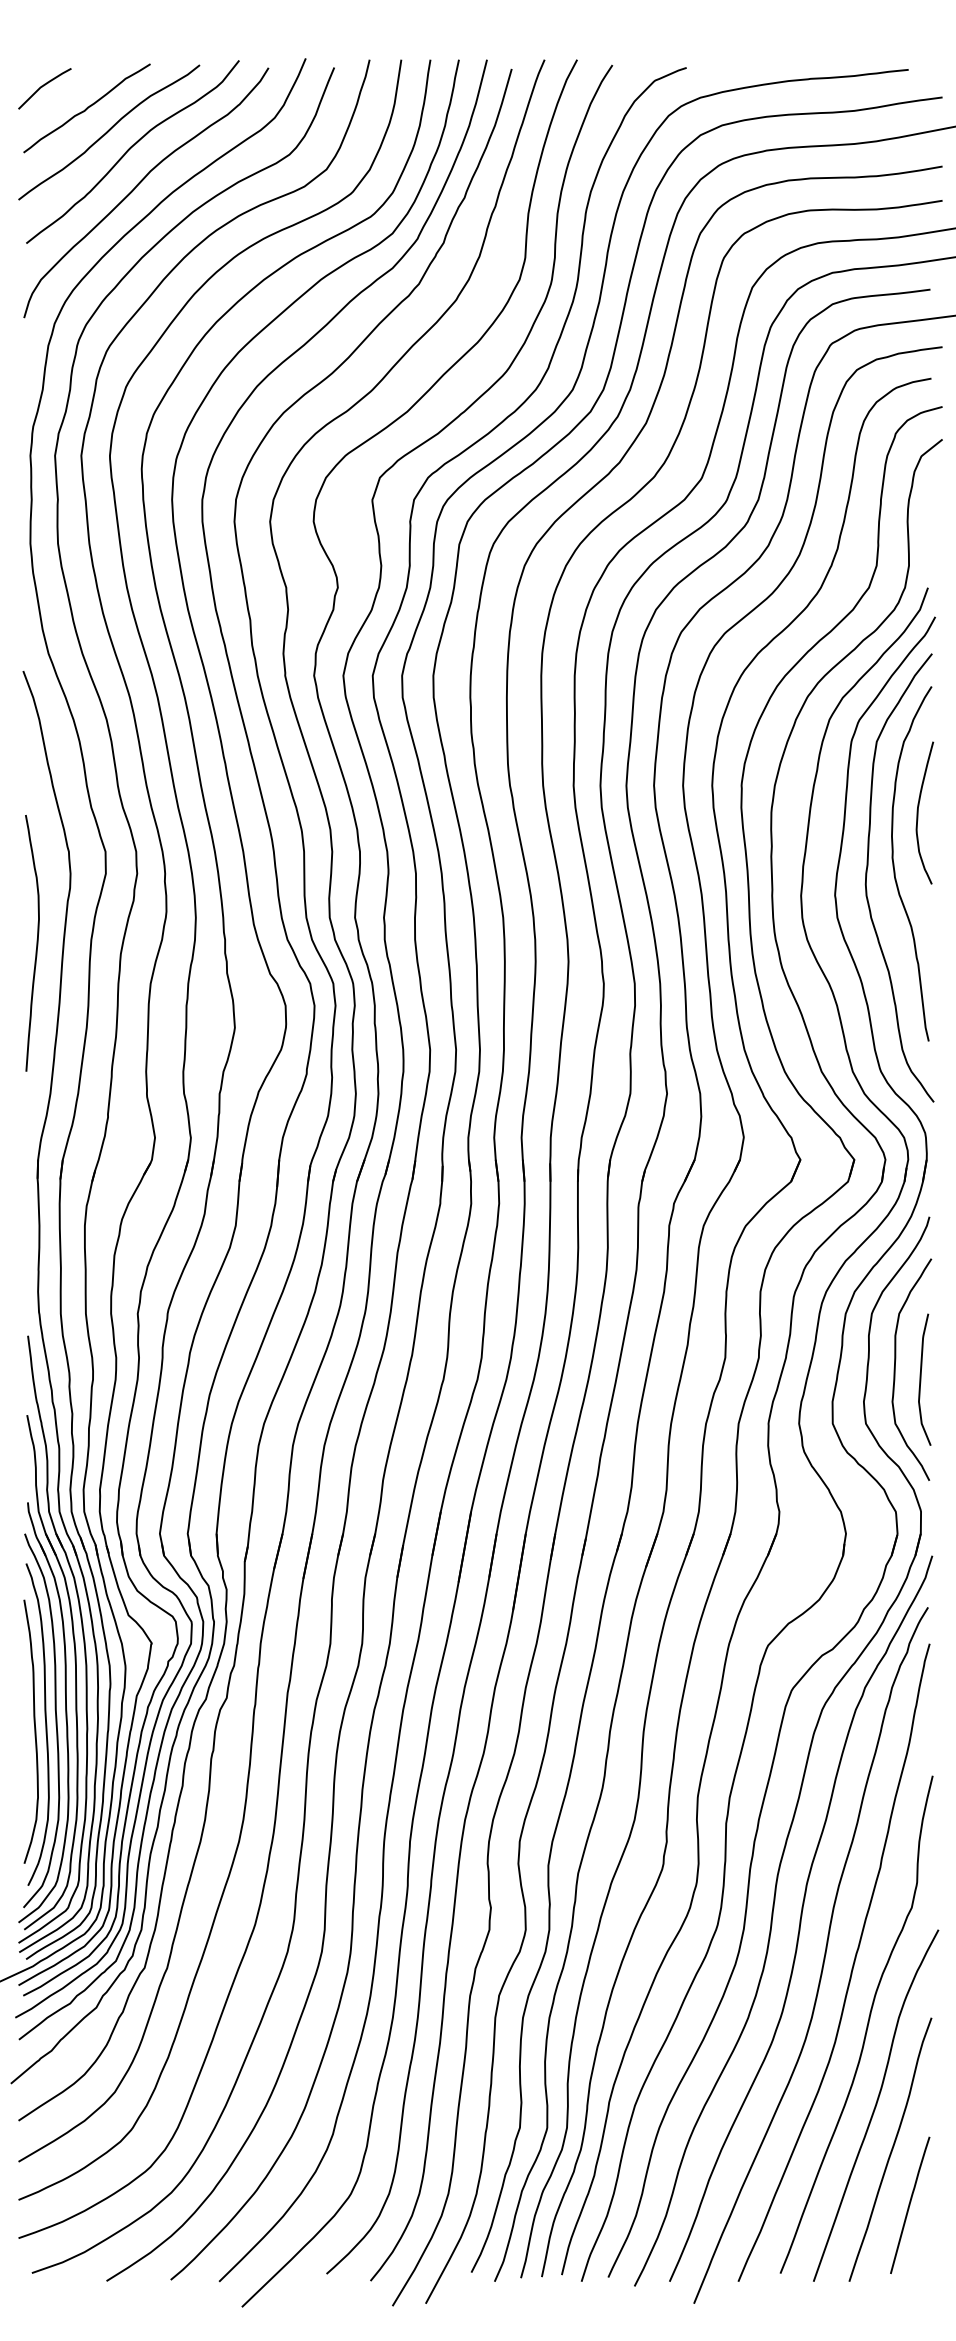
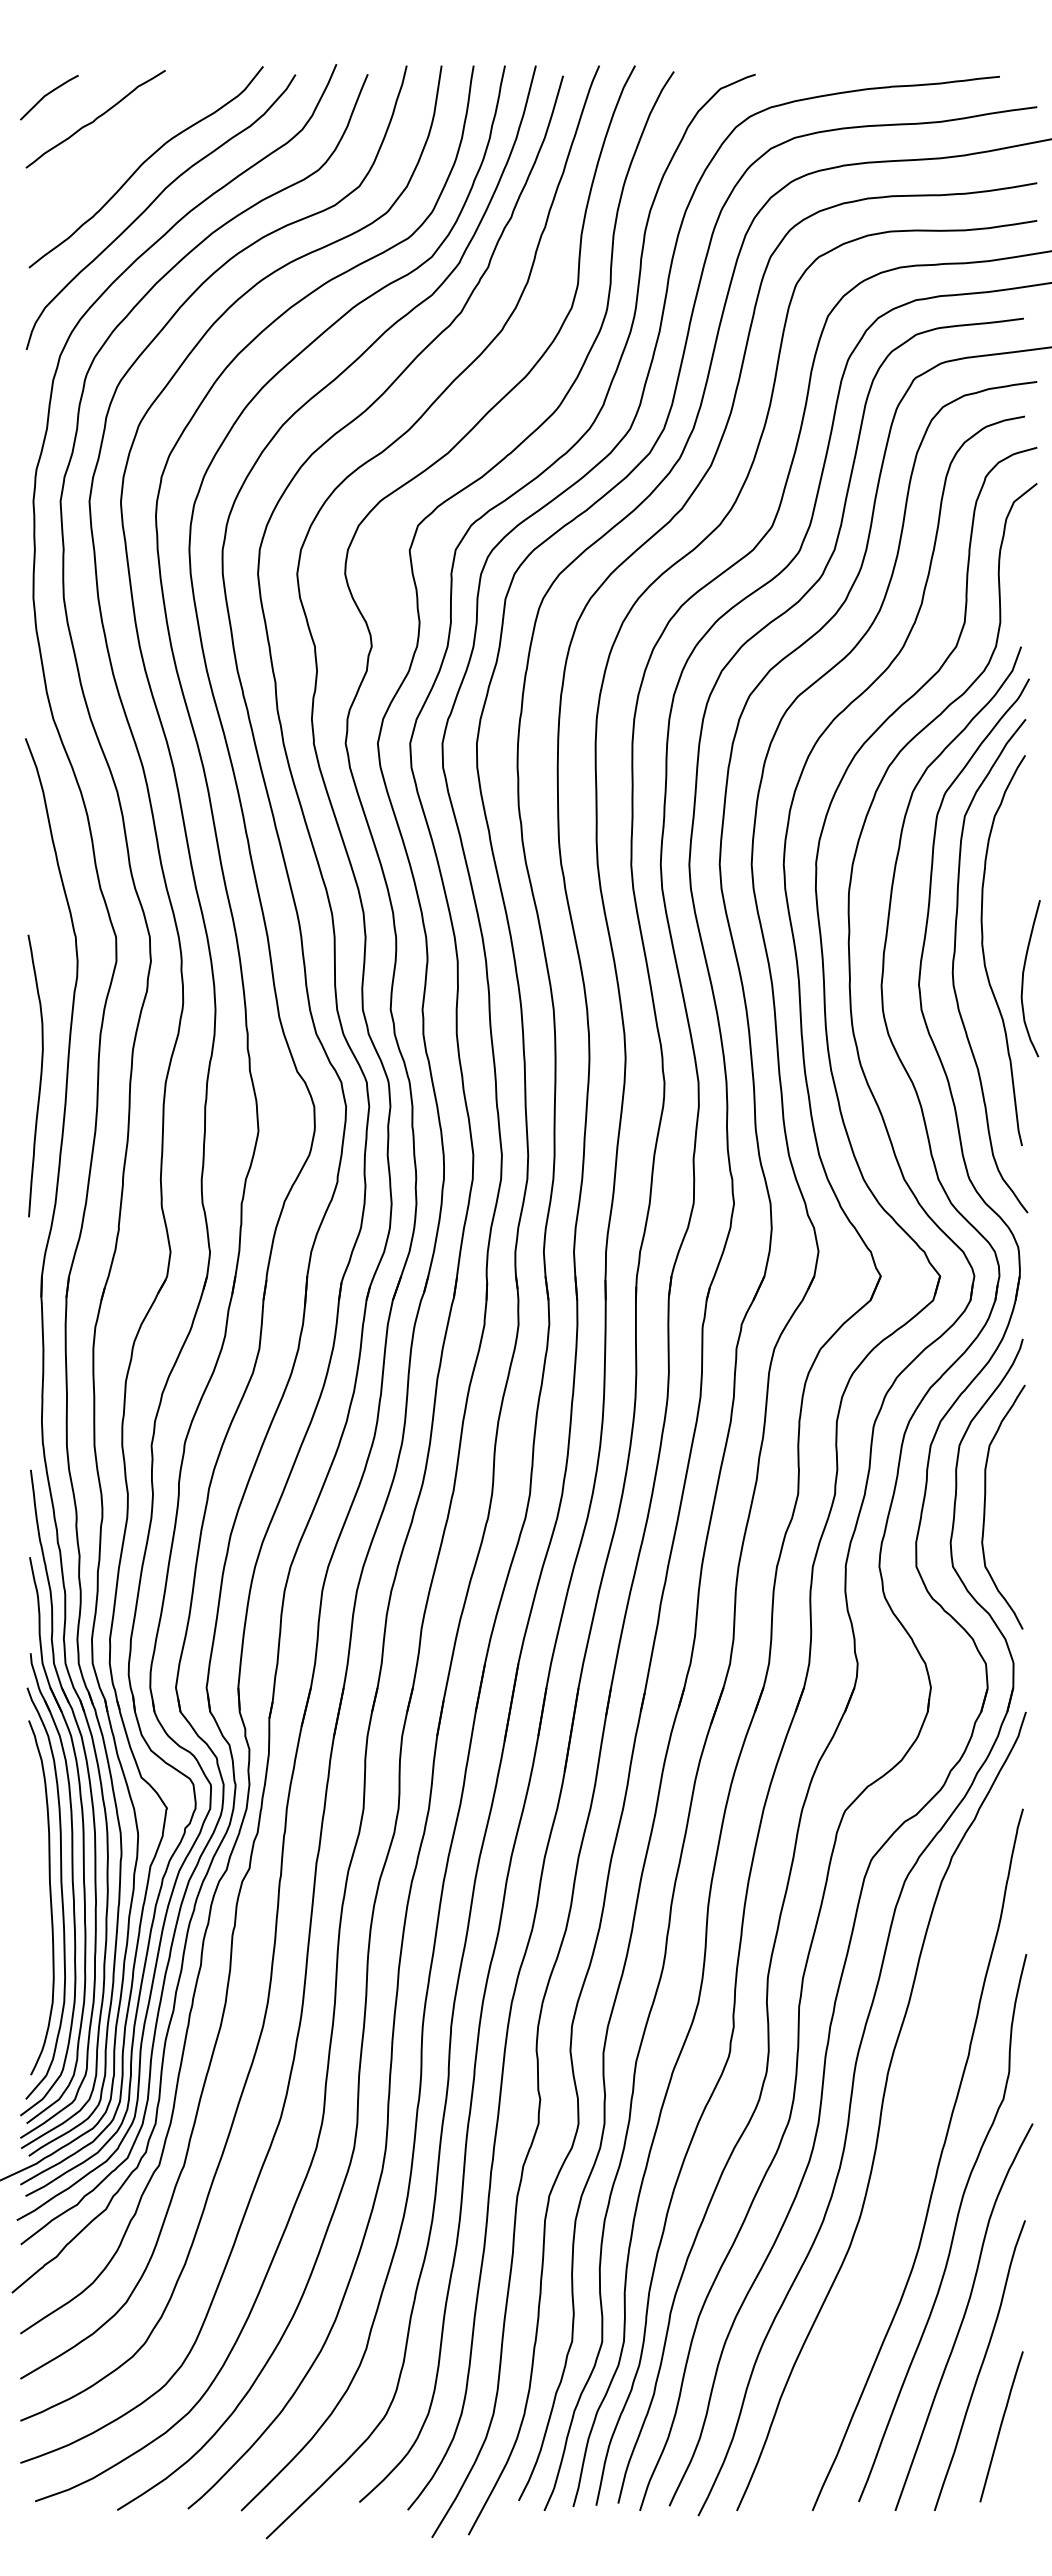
curve: (109, 131) -> (120, 144), removed
curve: (918, 812) -> (1023, 978), moved
curve: (36, 942) -> (40, 1075), moved
curve: (920, 1379) -> (1013, 1517), removed
curve: (34, 1729) -> (37, 1903), removed
curve: (823, 1956) -> (906, 2152), removed

